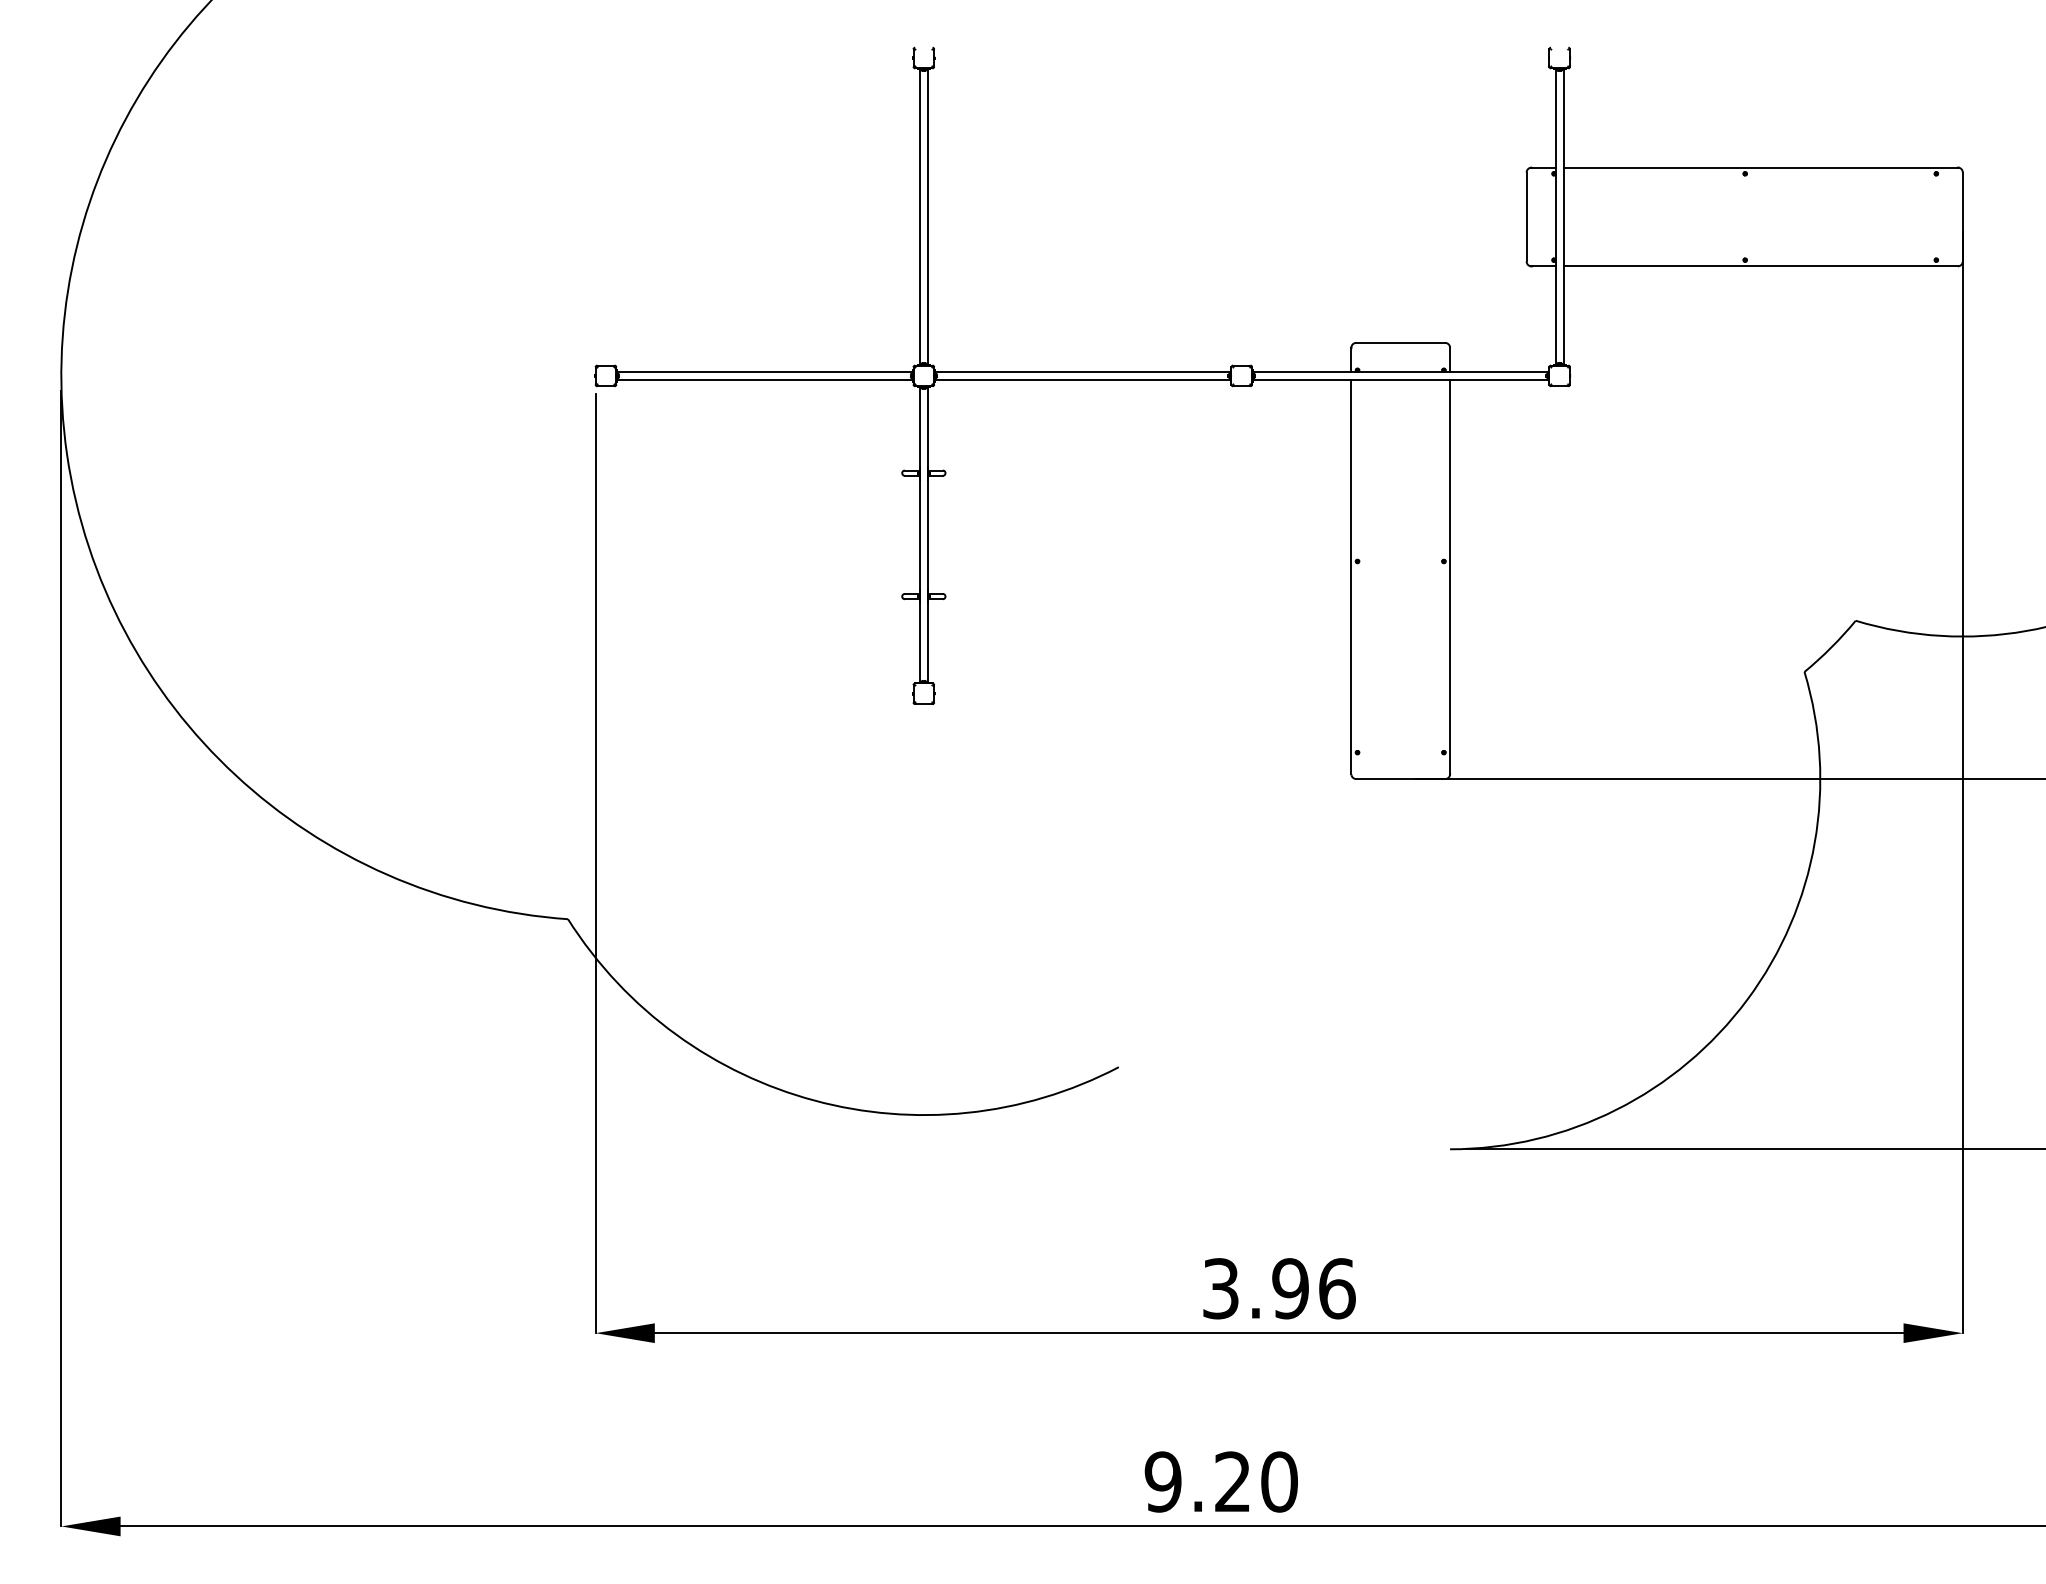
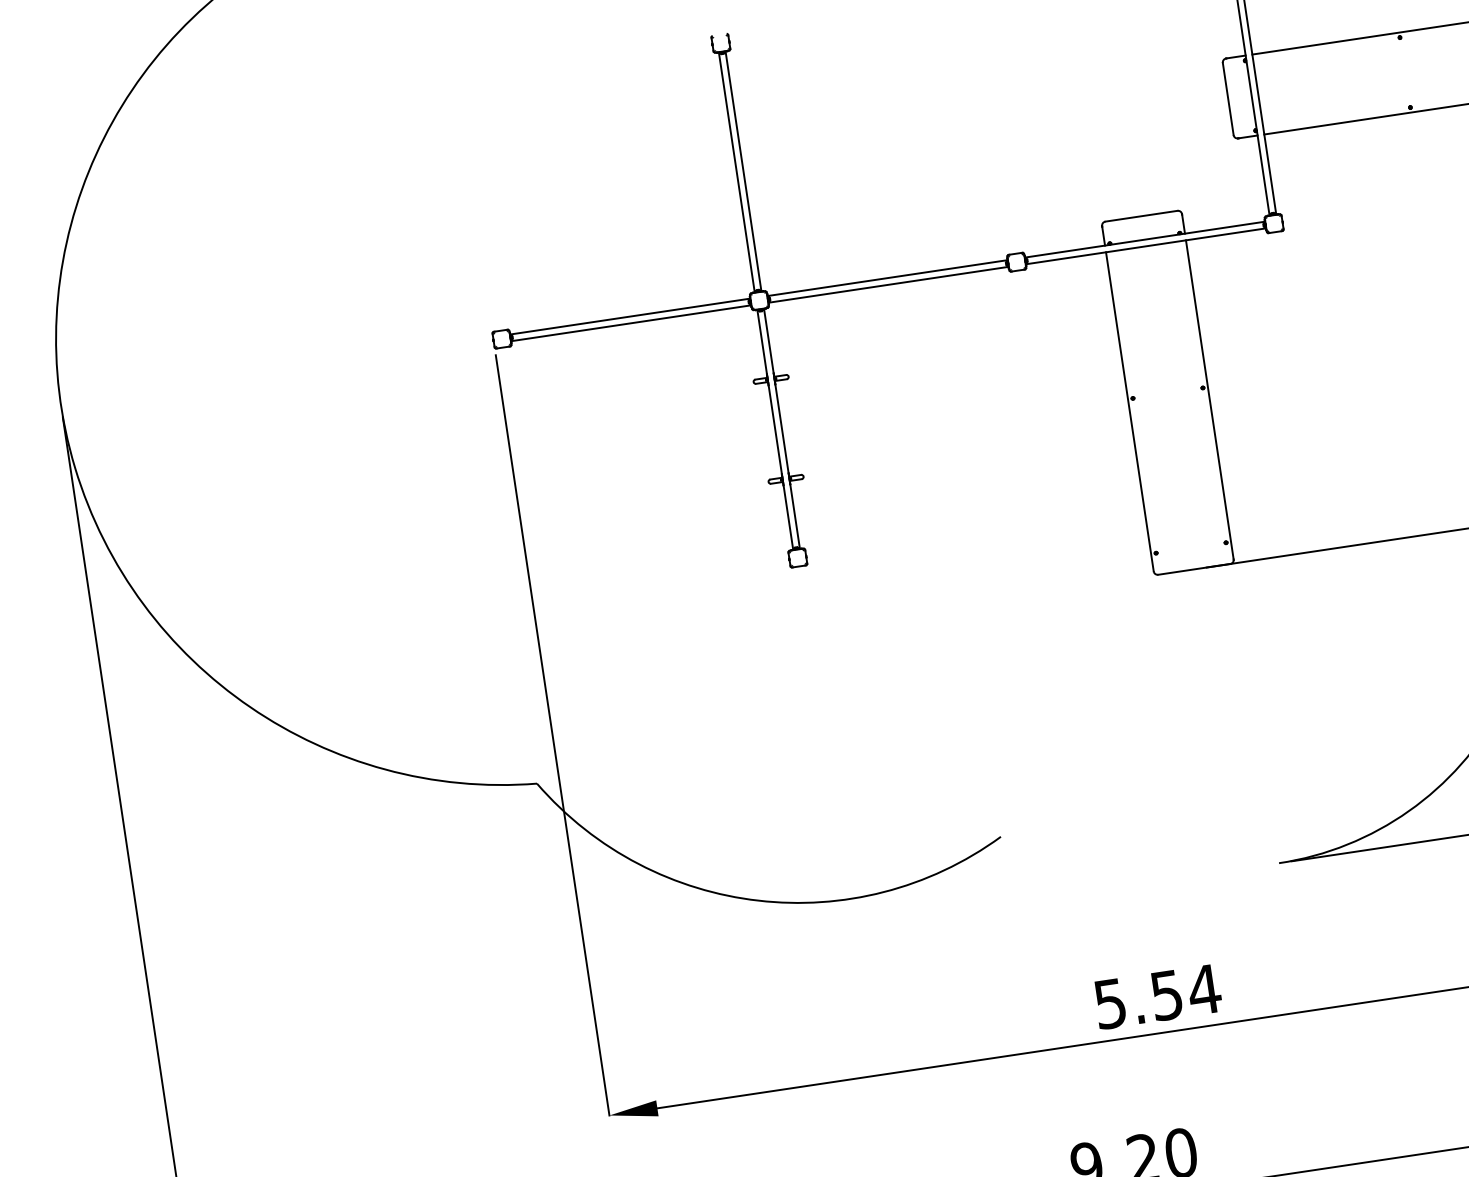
text: (1279, 1288) -> (1157, 996), 3.96 -> 5.54

